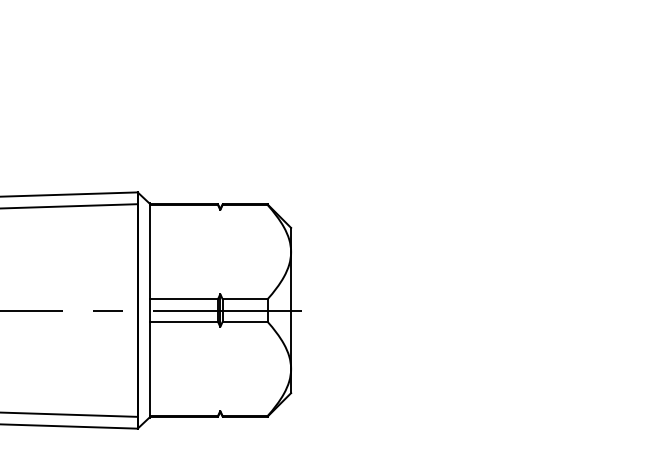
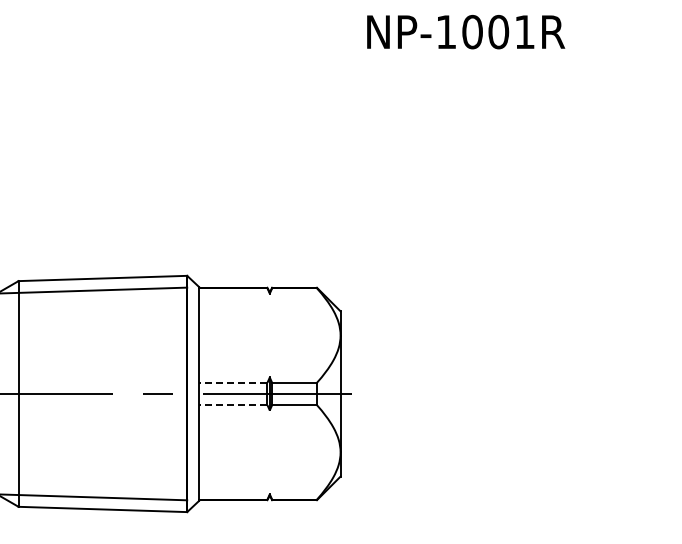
line: (183, 299) -> (232, 382), solid -> dashed
line: (183, 322) -> (232, 405), solid -> dashed

